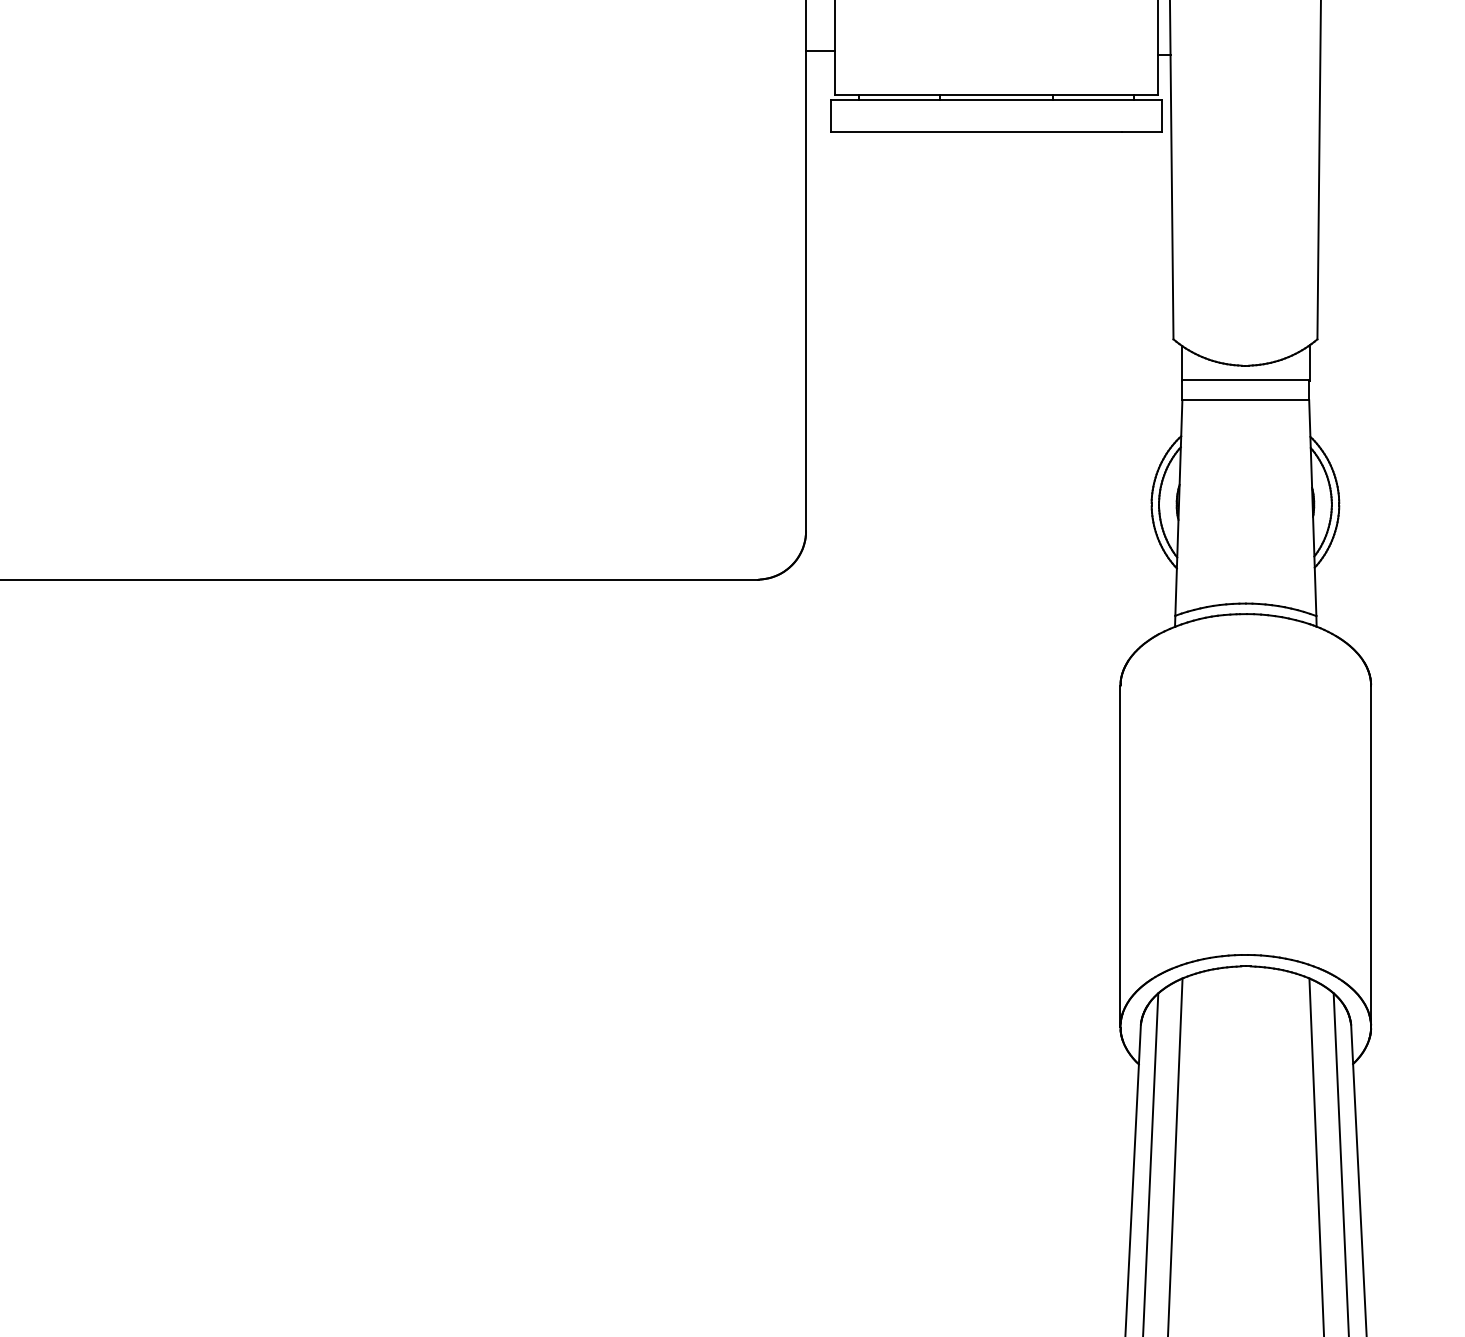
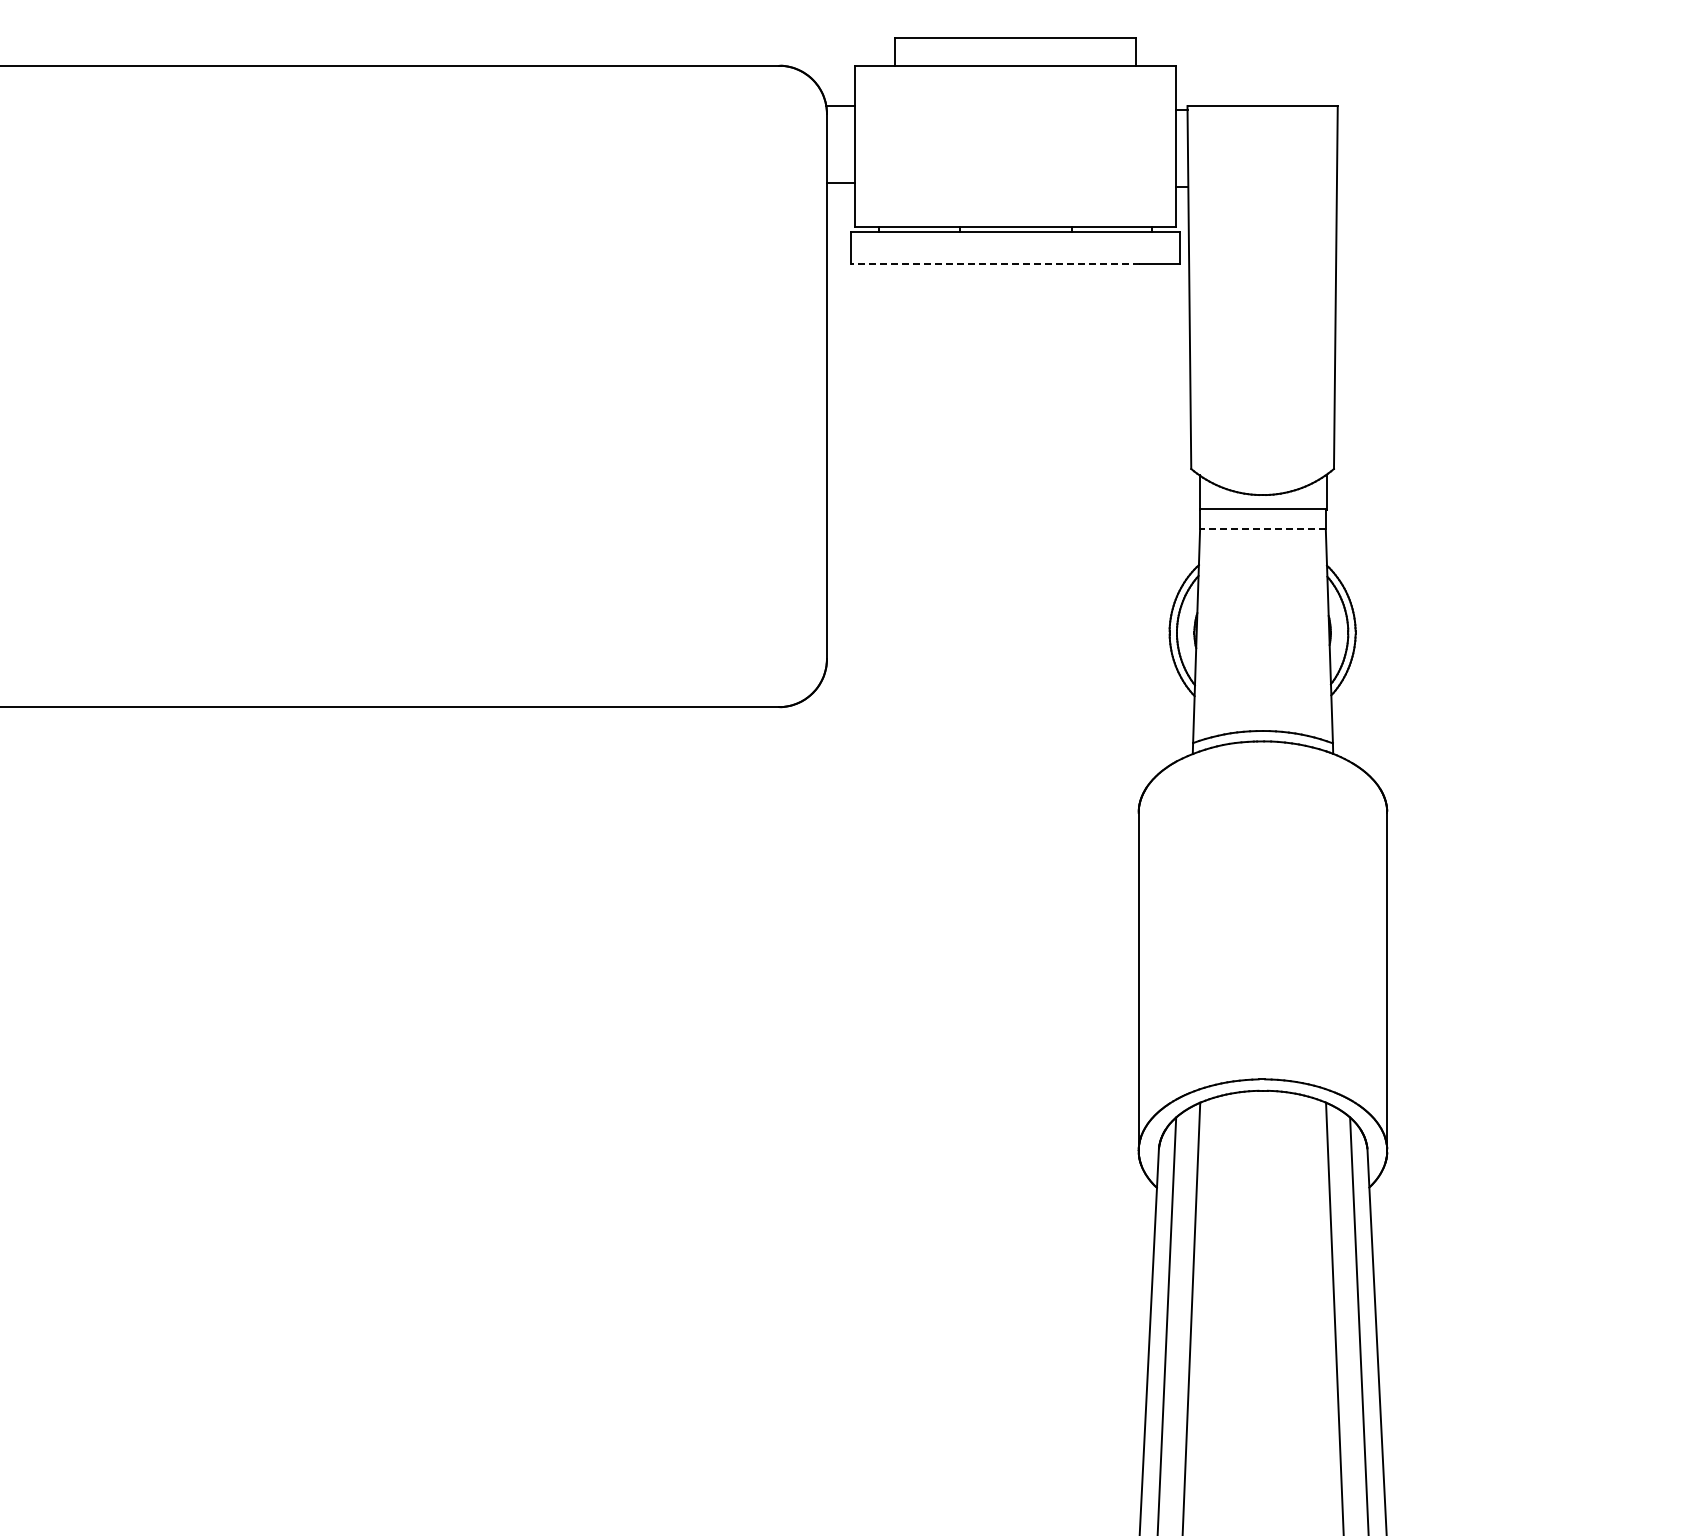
line: (976, 132) -> (995, 263), solid -> dashed
line: (1245, 400) -> (1262, 529), solid -> dashed

